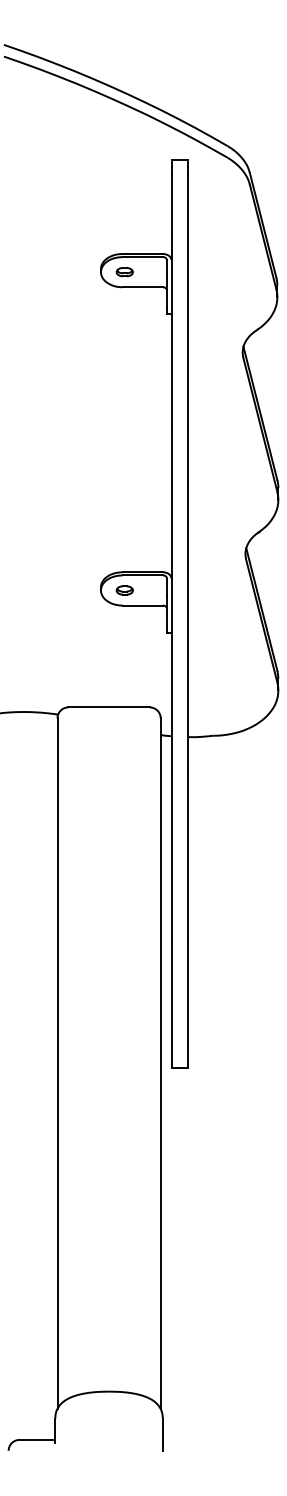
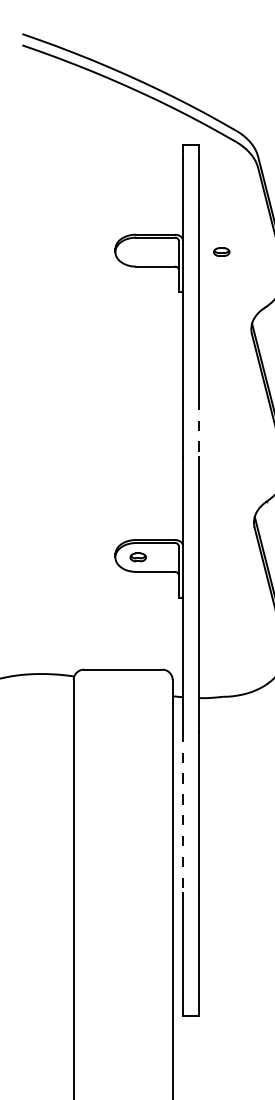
part: (124, 272) -> (221, 252), moved
line: (187, 455) -> (198, 427), solid -> dashed
line: (171, 856) -> (183, 812), solid -> dashed

